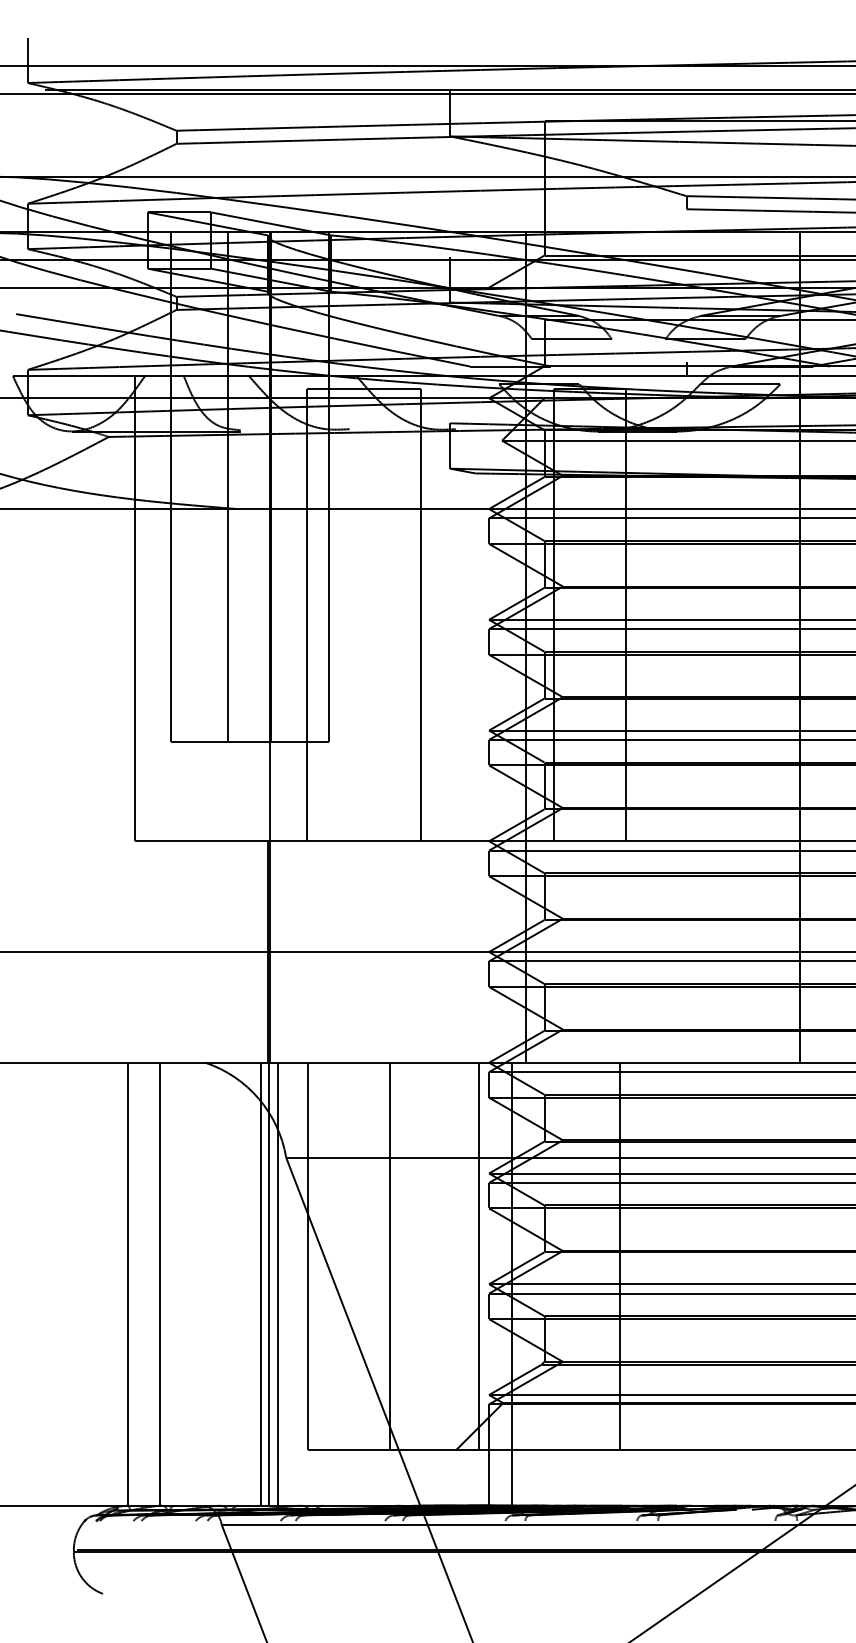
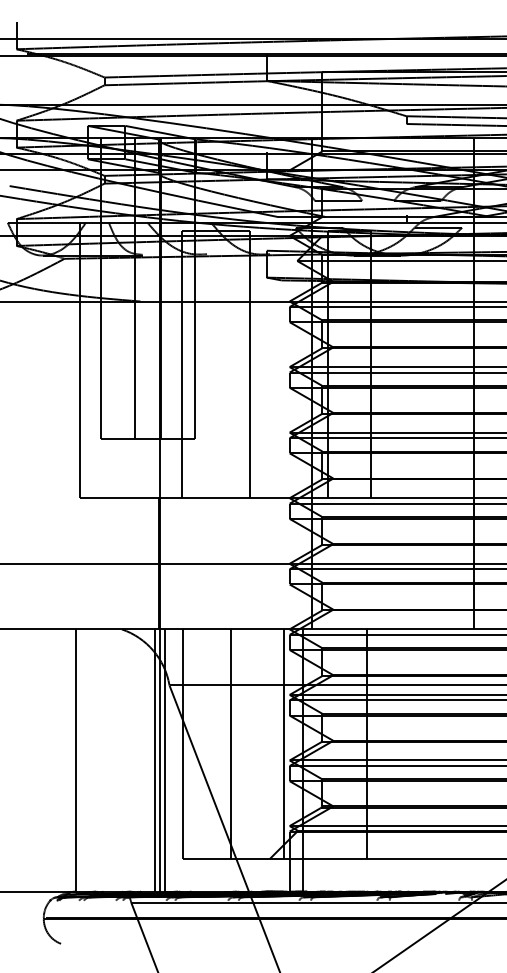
line: (159, 1284) -> (94, 760), removed

